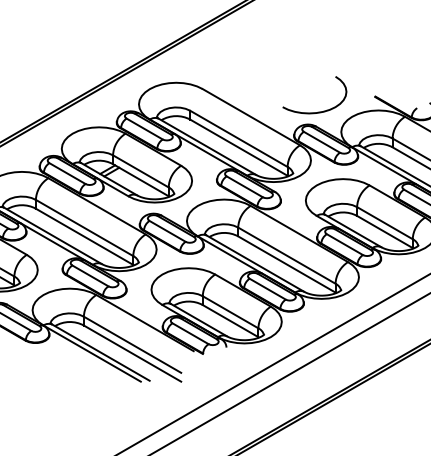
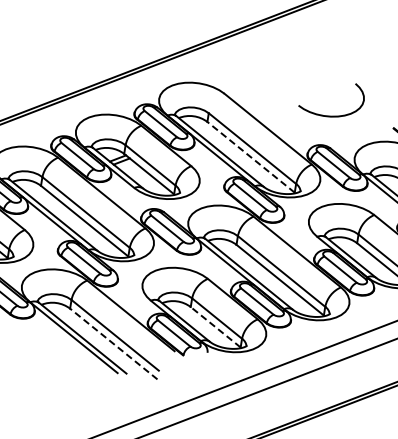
curve: (318, 111) -> (333, 115), moved
line: (238, 147) -> (250, 157), solid -> dashed
line: (230, 320) -> (215, 326), solid -> dashed
line: (132, 353) -> (113, 343), solid -> dashed

